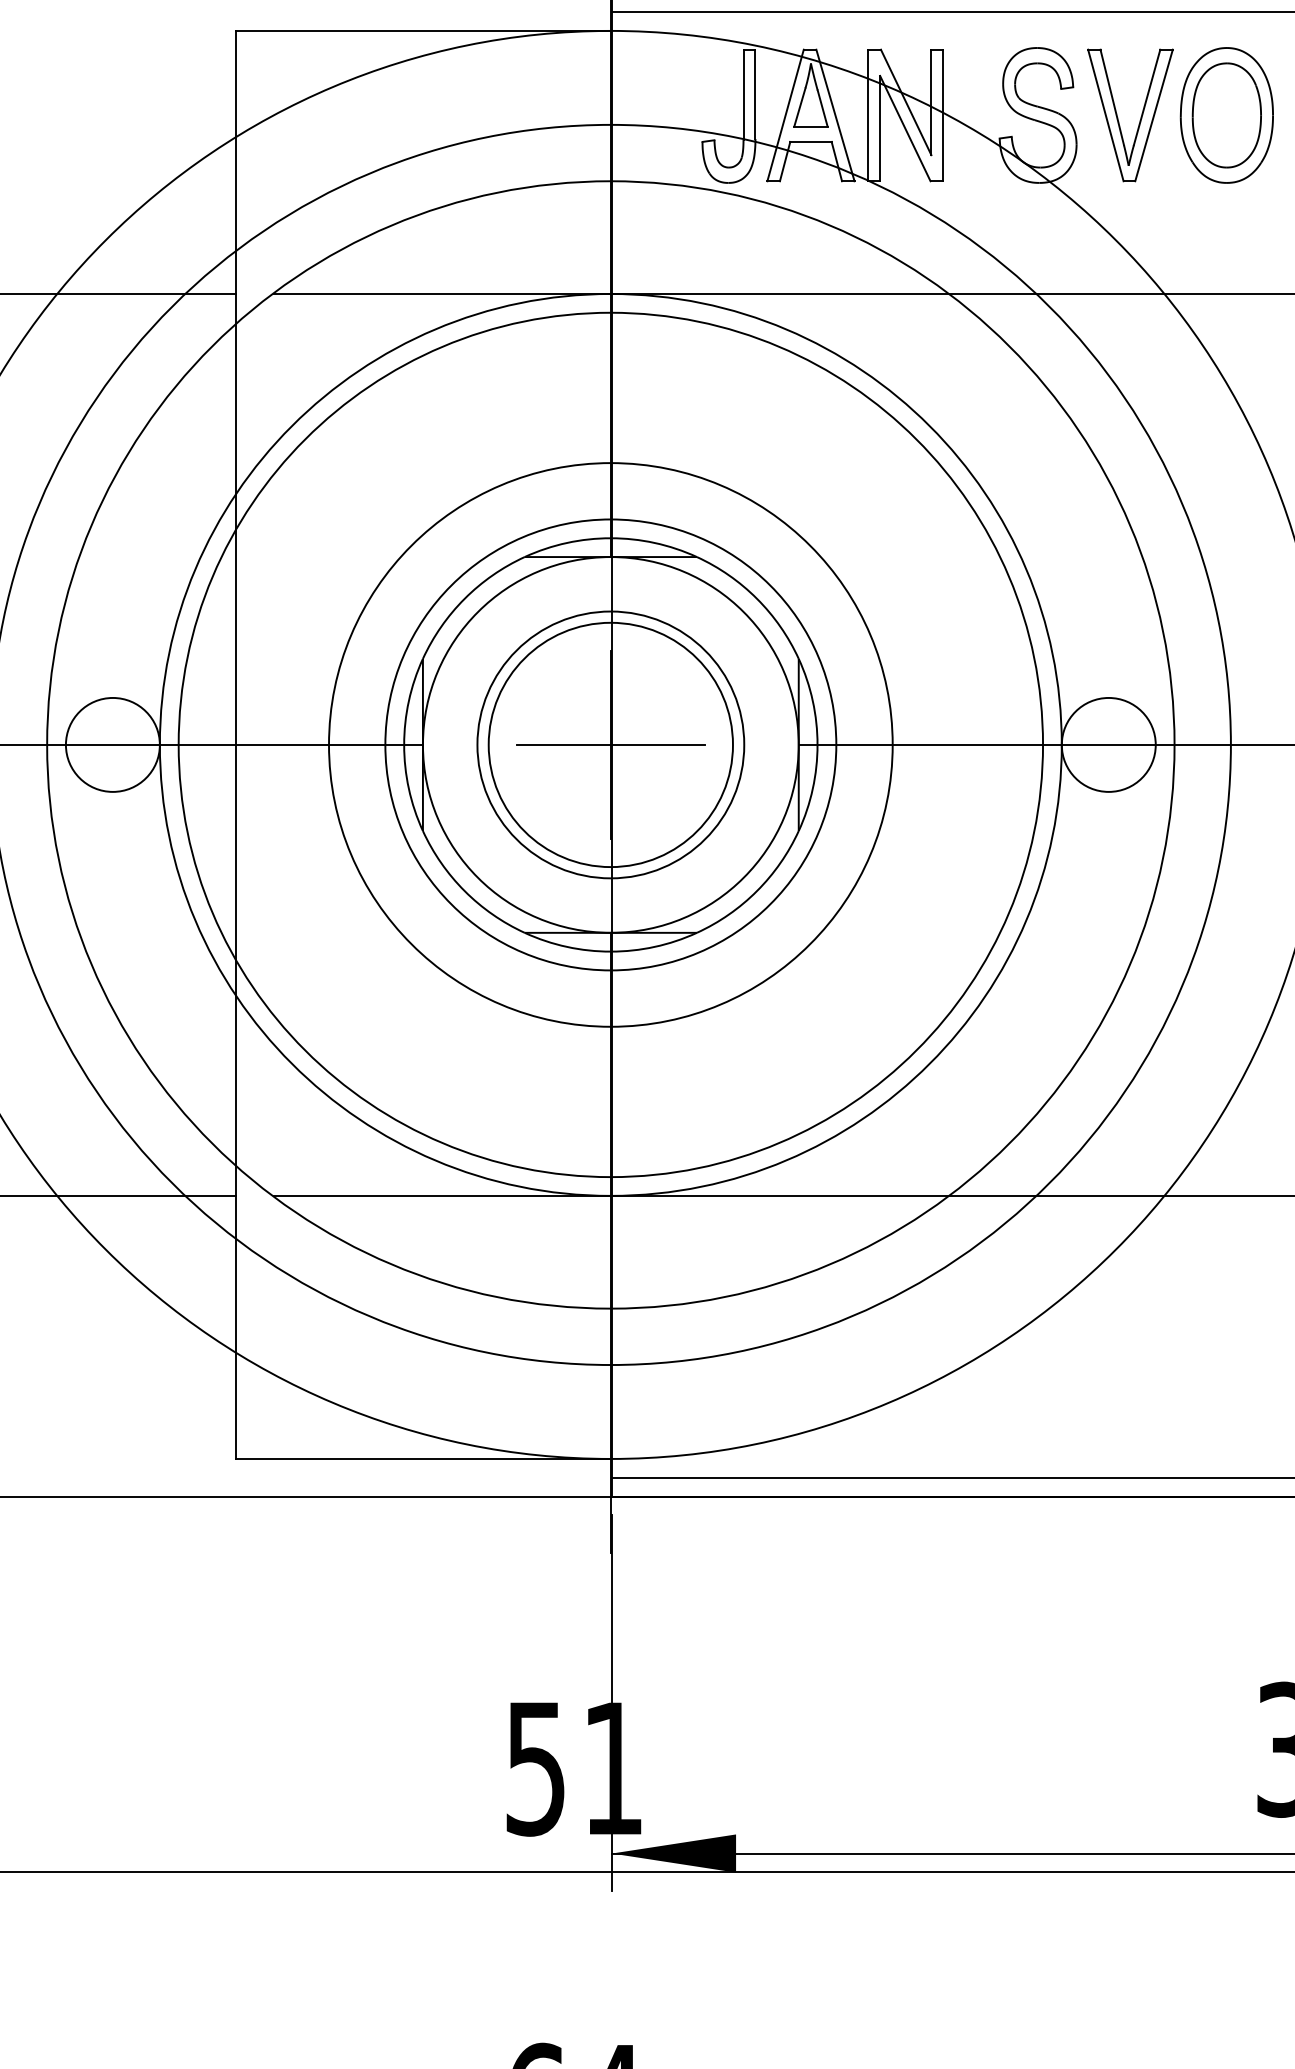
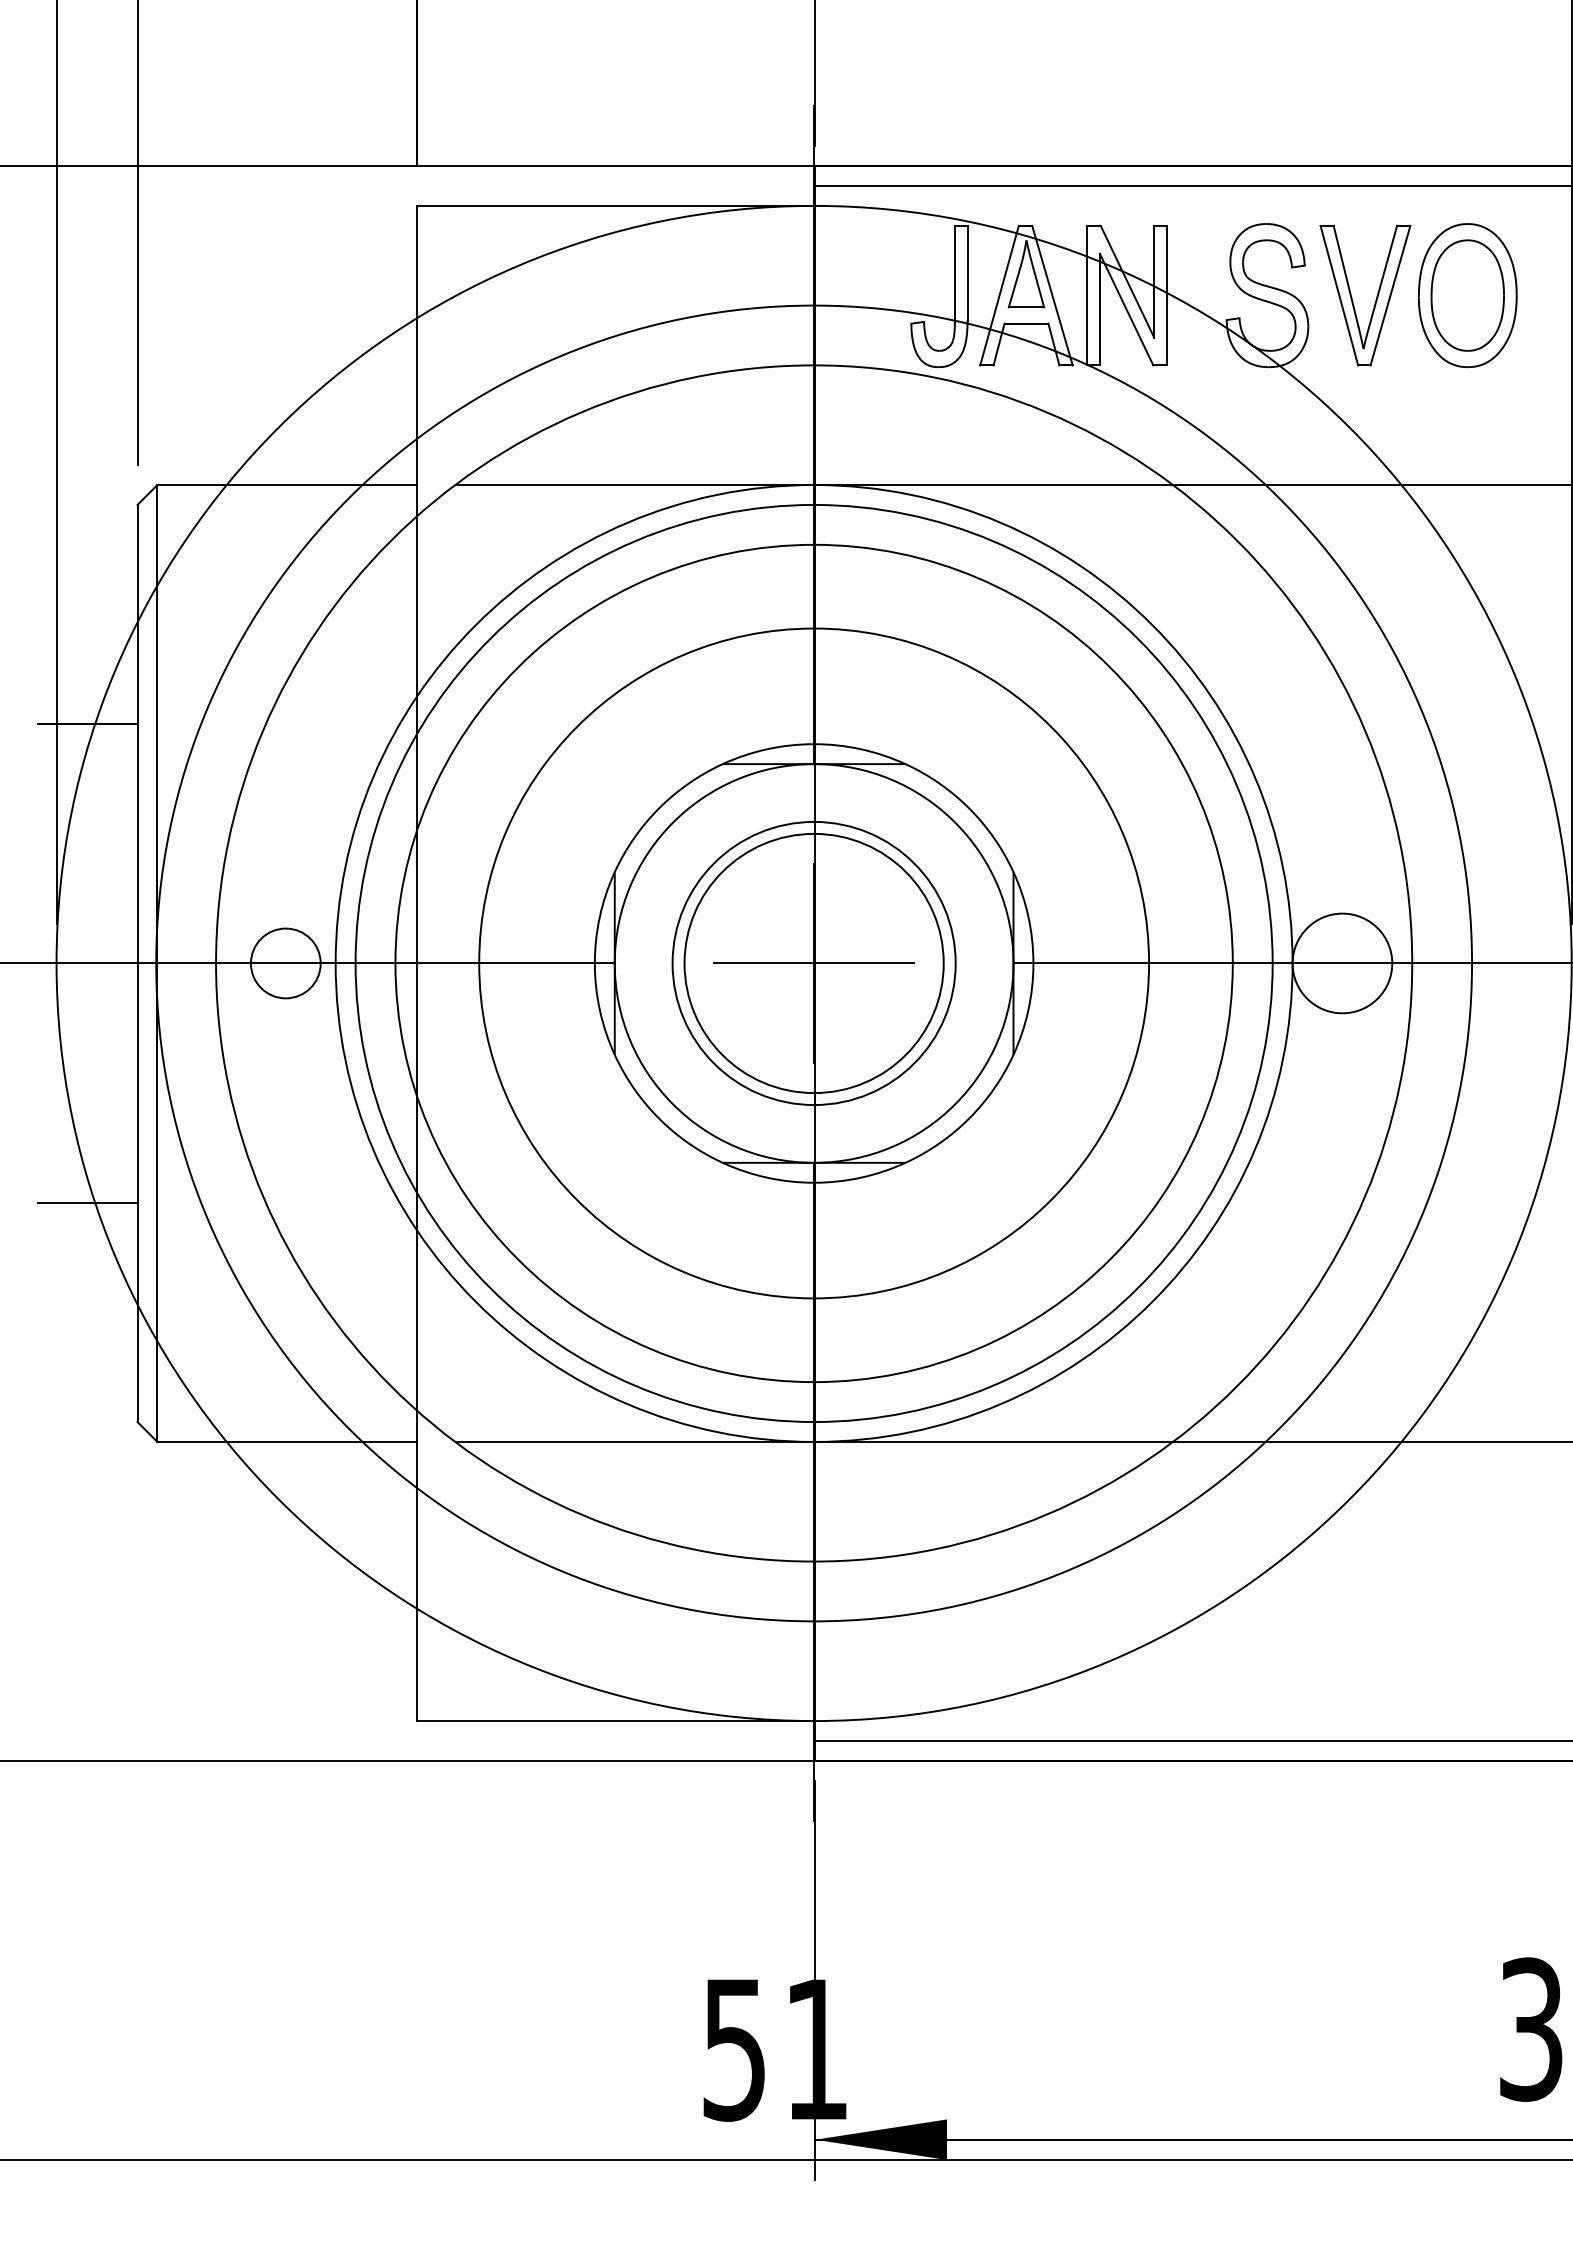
circle: (112, 744) -> (285, 963), size x0.7
circle: (610, 744) -> (813, 963), size x1.4
circle: (611, 744) -> (814, 963), size x1.4

